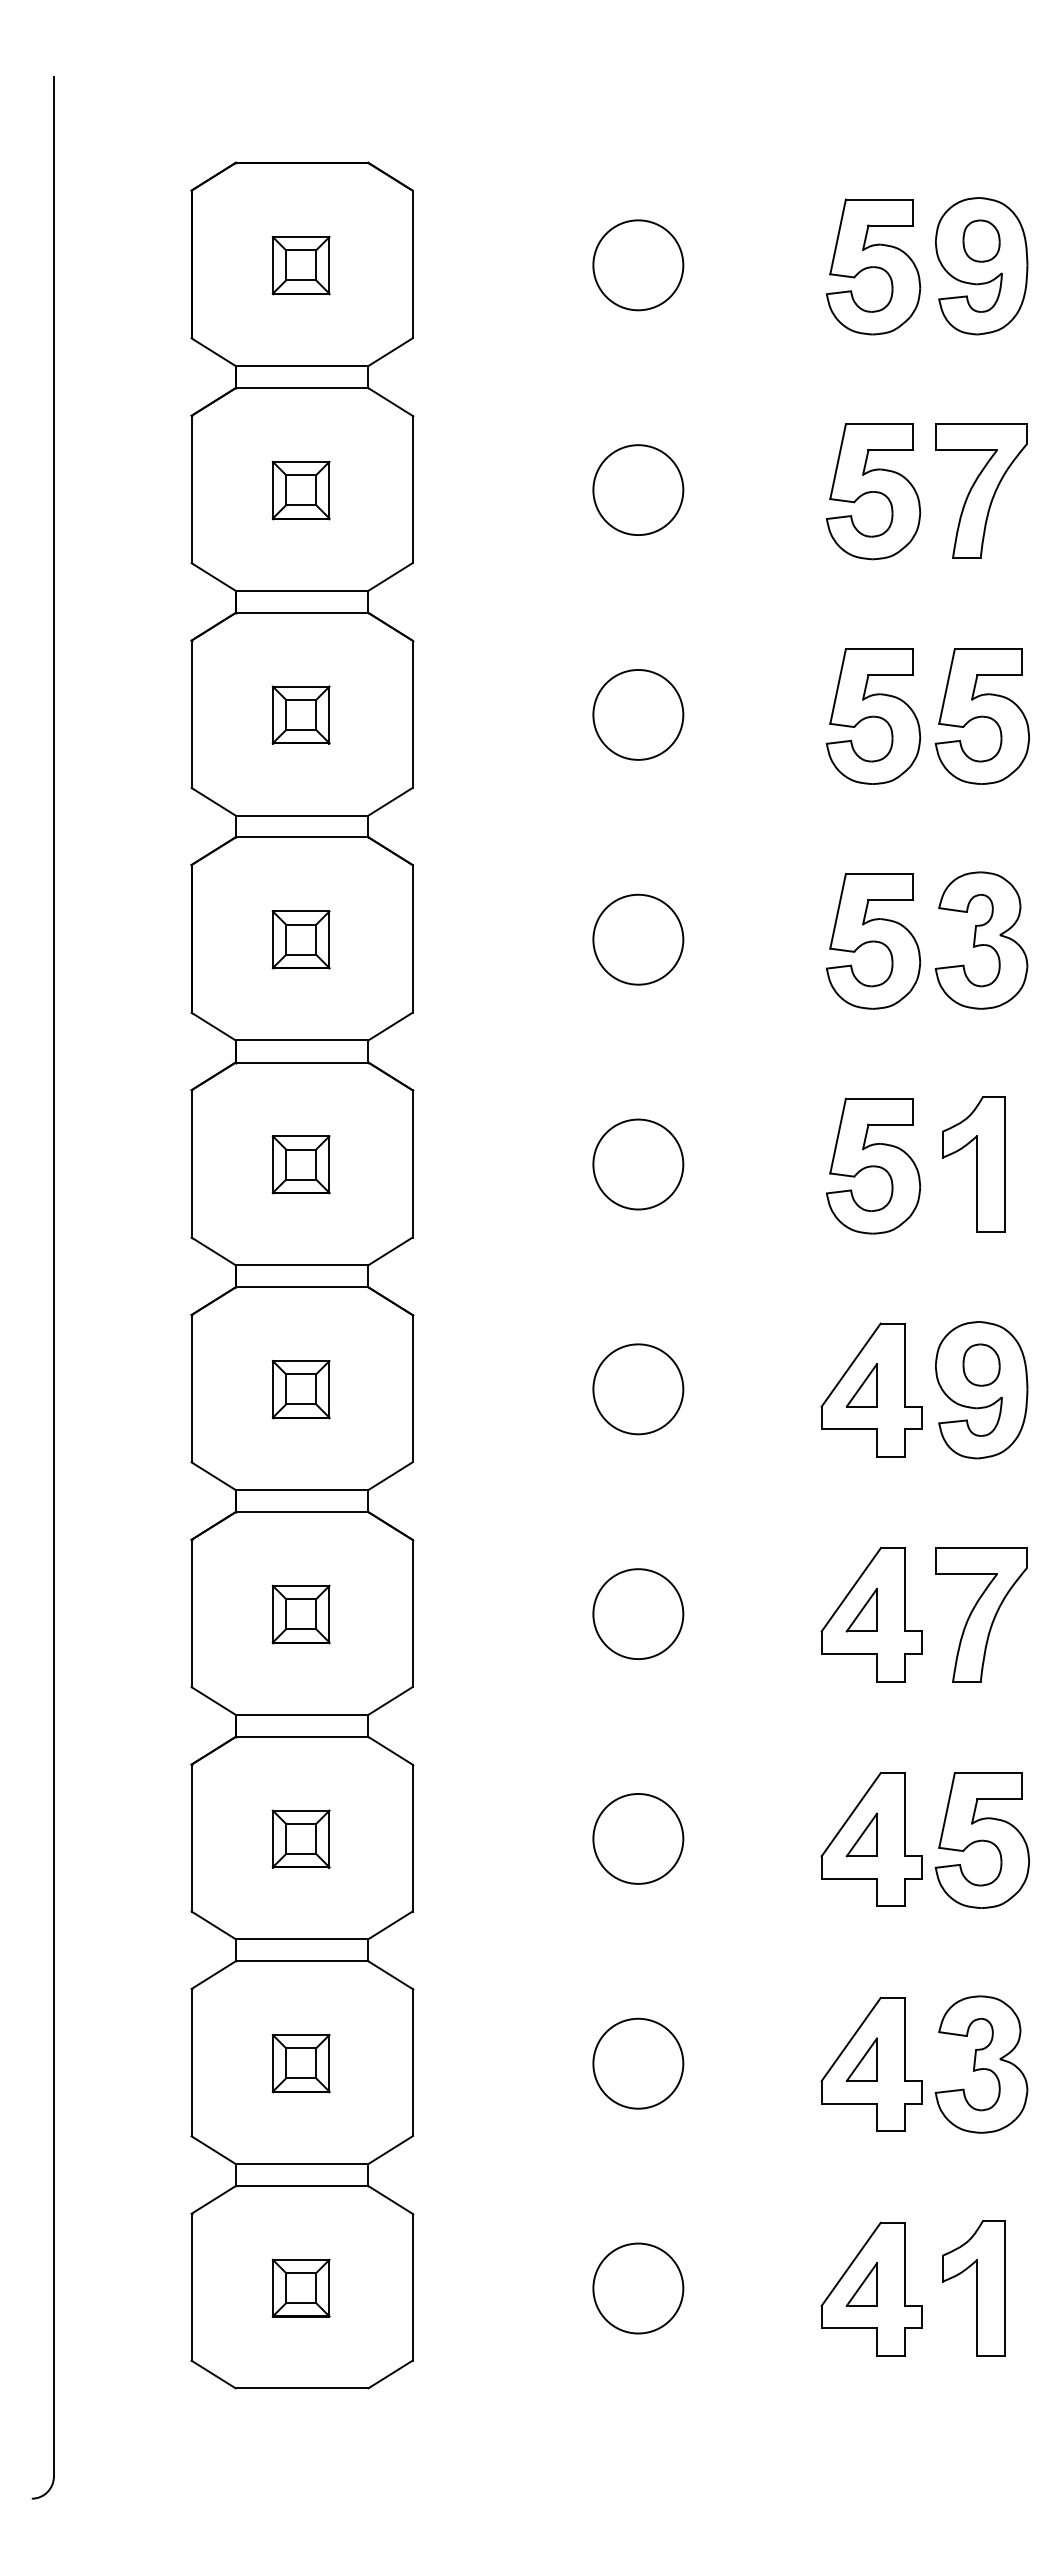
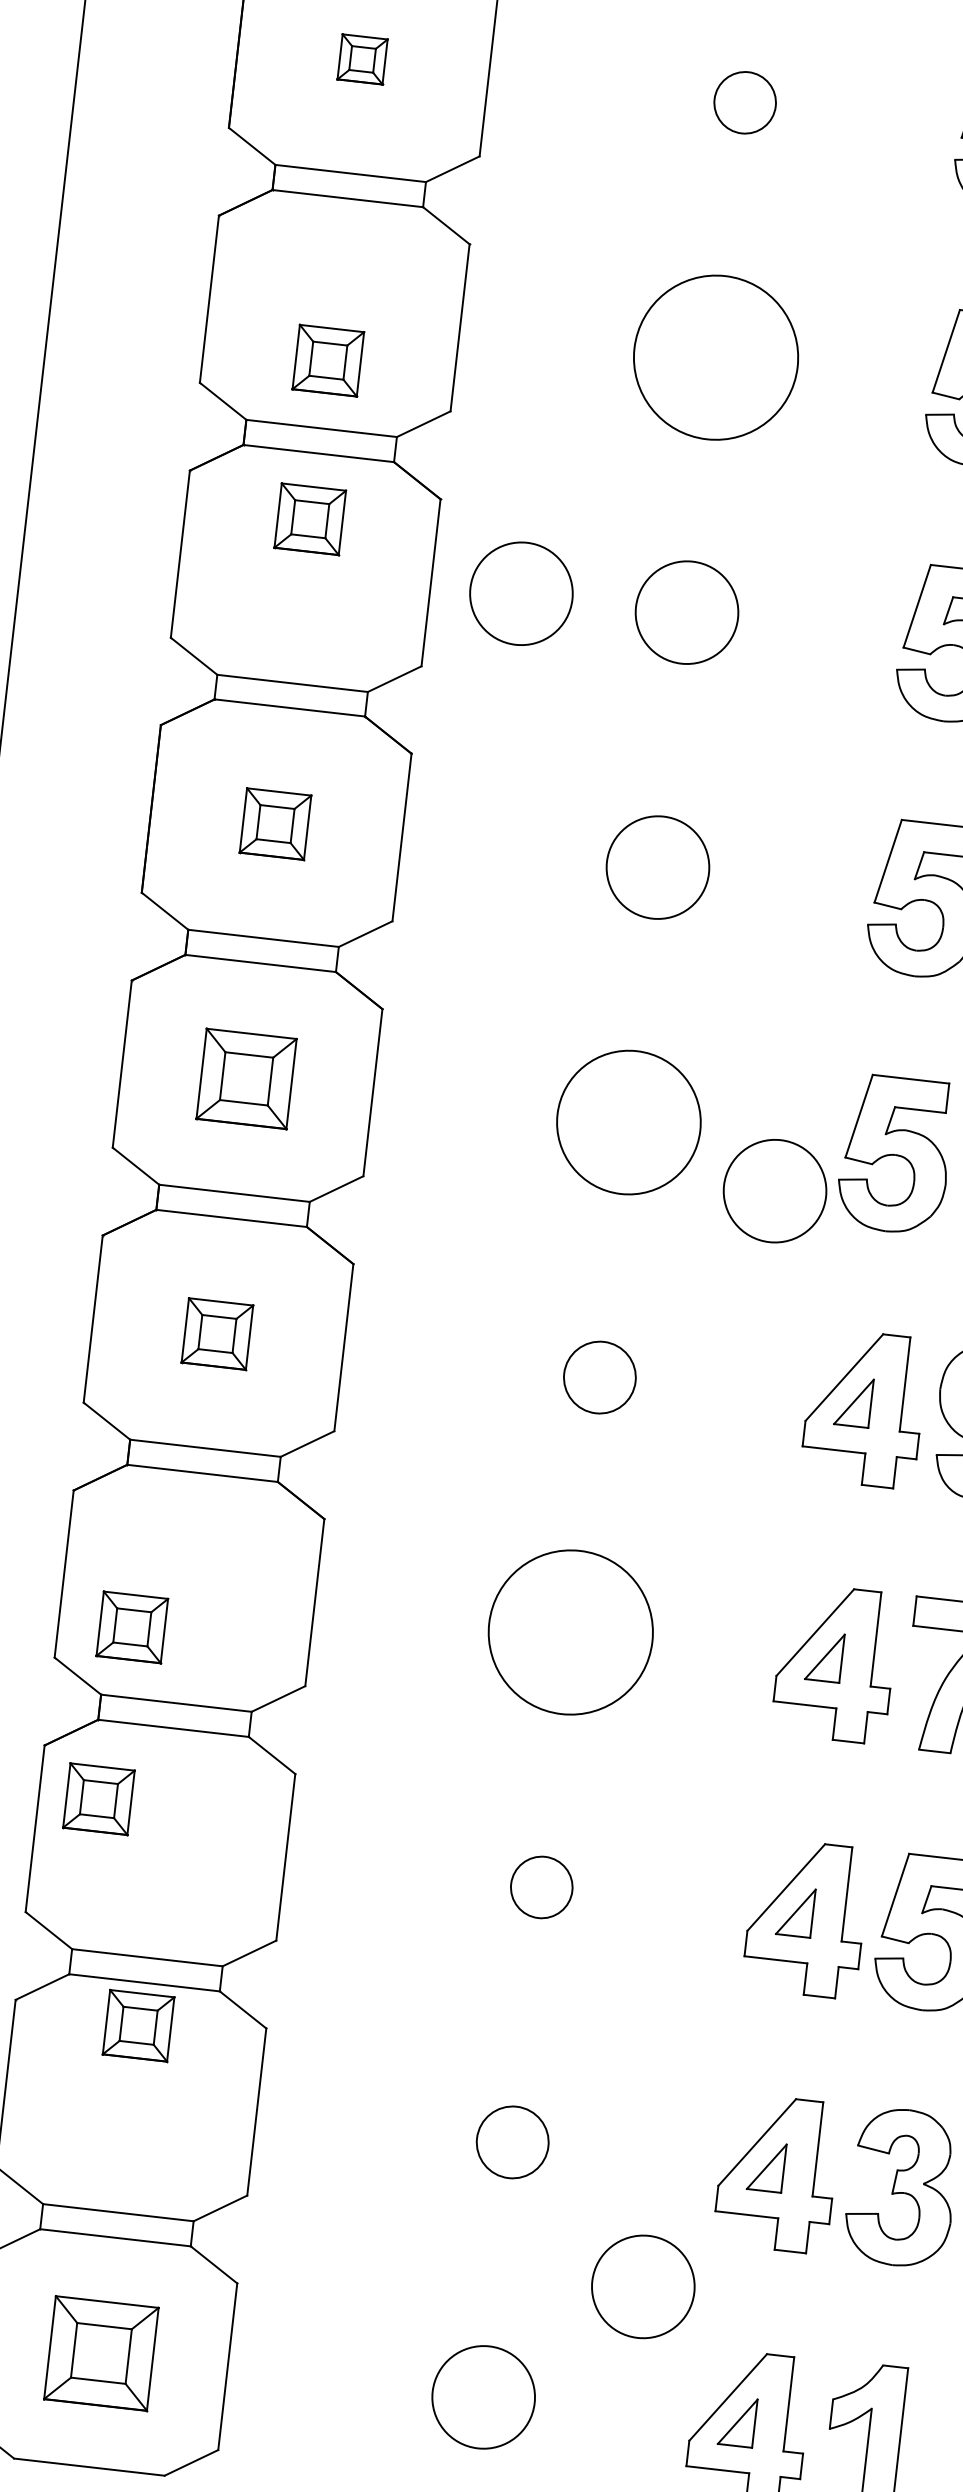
part: (300, 265) -> (361, 59), size x0.7
circle: (638, 265) -> (745, 102), size x0.6
part: (300, 490) -> (327, 360), moved
circle: (638, 490) -> (716, 358), size x1.6
part: (300, 714) -> (309, 518), moved
circle: (492, 714) -> (521, 593), added
part: (300, 1164) -> (245, 1078), size x1.4
circle: (638, 1164) -> (629, 1122), size x1.4
circle: (772, 1209) -> (775, 1190), added
circle: (638, 1389) -> (600, 1377), size x0.7
part: (300, 1614) -> (131, 1627), moved
circle: (638, 1614) -> (570, 1632), size x1.6
part: (300, 1838) -> (98, 1798), moved
circle: (638, 1838) -> (541, 1886), size x0.6
part: (300, 2063) -> (137, 2025), moved
circle: (638, 2063) -> (512, 2142), size x0.7
circle: (766, 2176) -> (643, 2286), added
part: (300, 2287) -> (100, 2352), size x1.6

